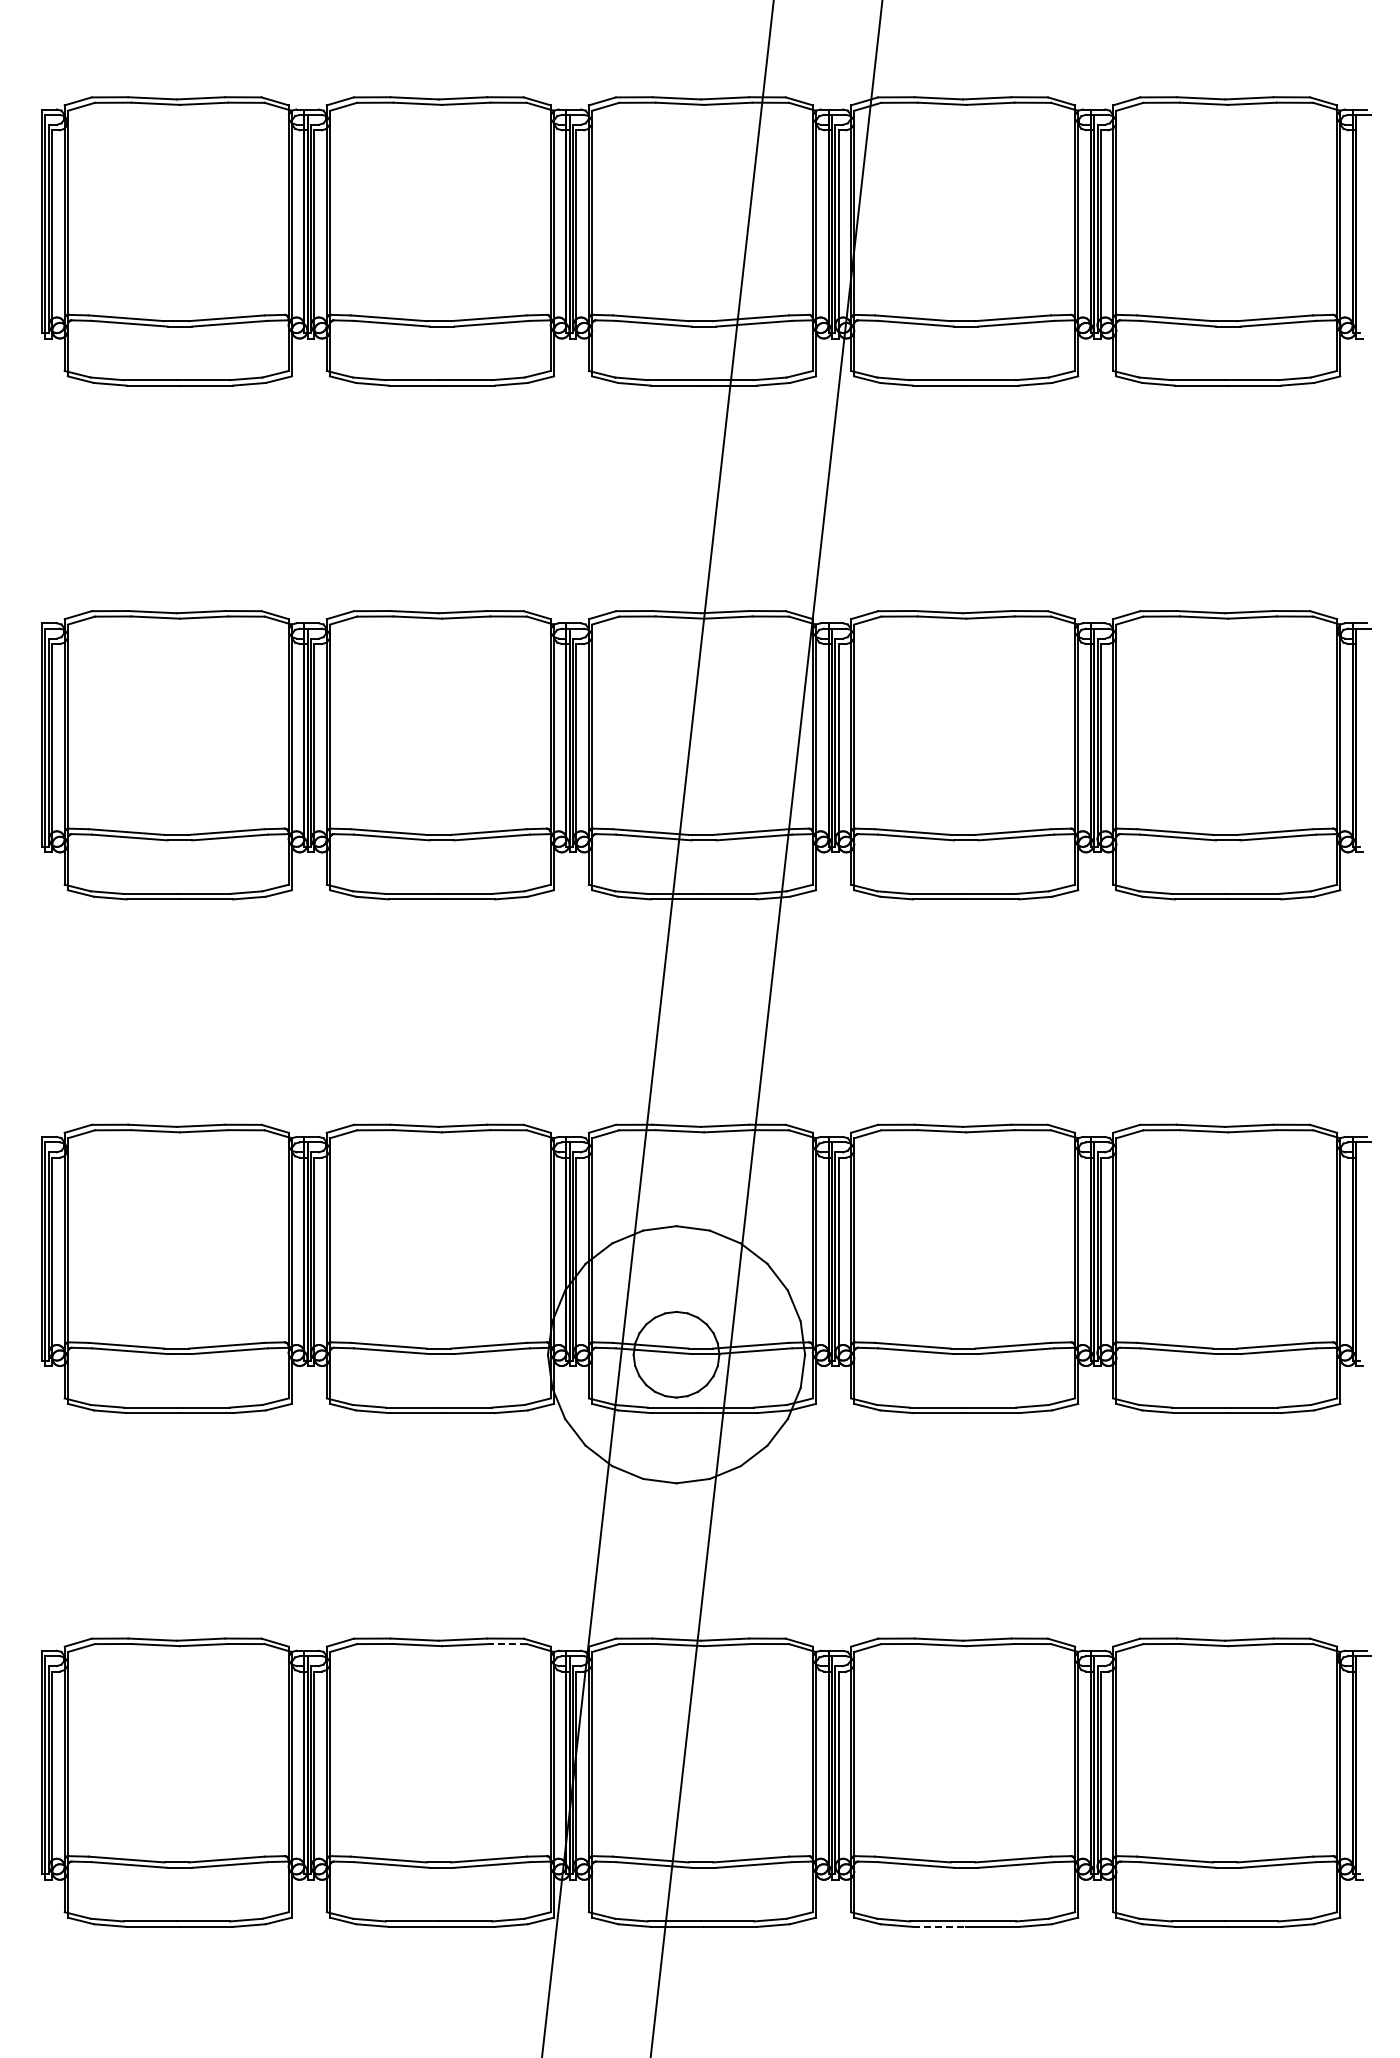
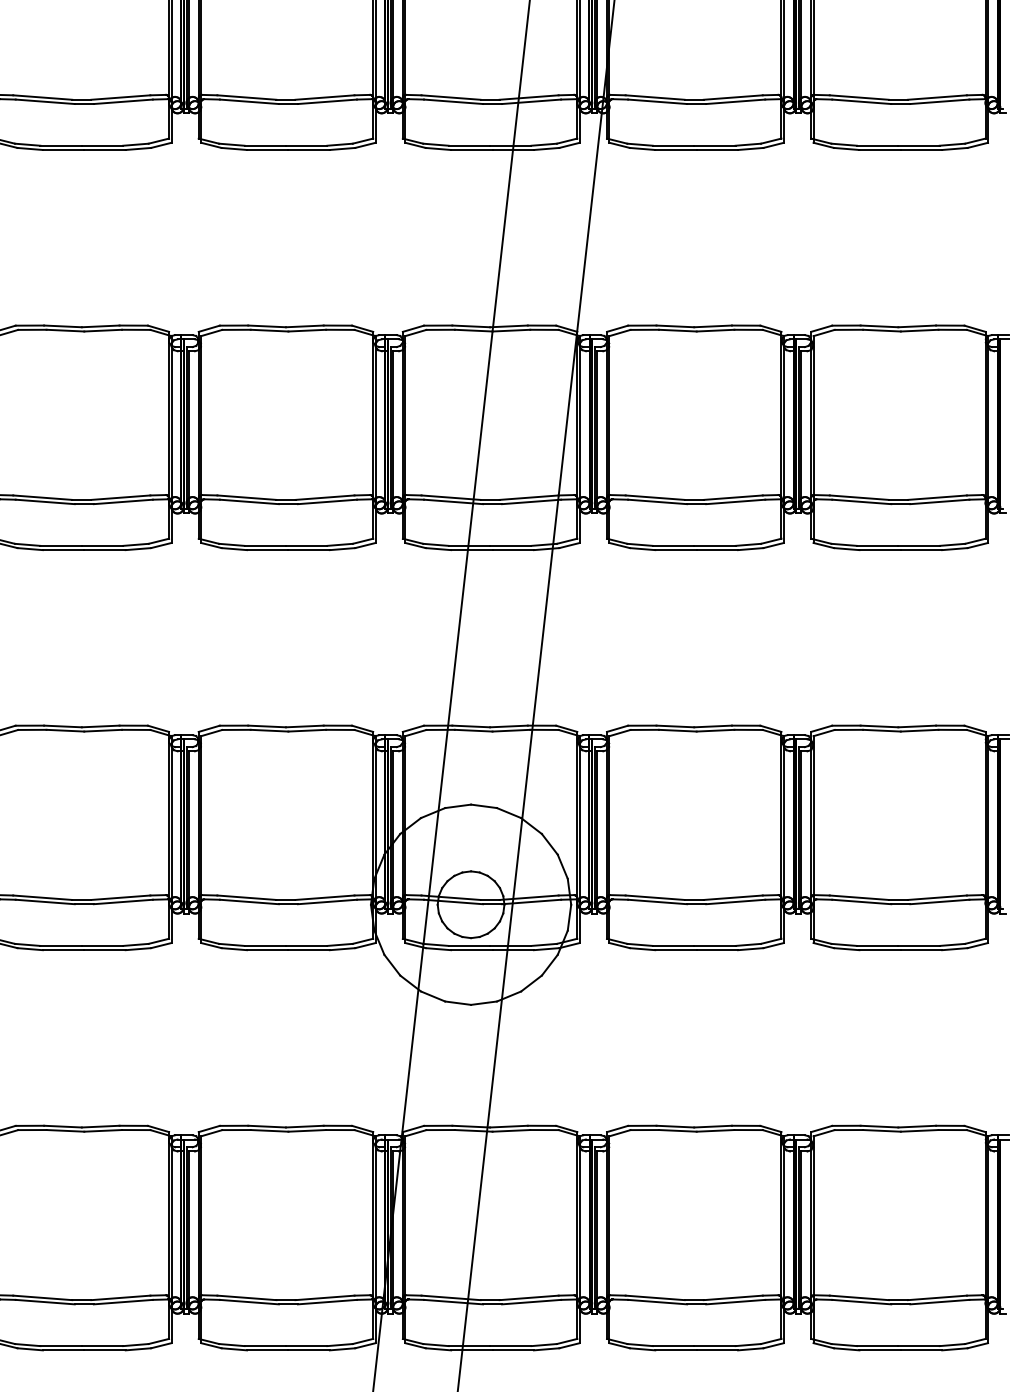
line: (508, 1644) -> (340, 1130), dashed -> solid
line: (939, 1926) -> (675, 1350), dashed -> solid

